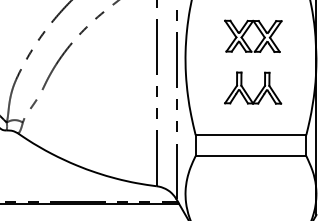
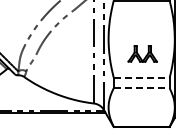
part: (252, 35) -> (142, 27), removed
line: (250, 134) -> (141, 77), solid -> dashed
line: (250, 156) -> (141, 88), solid -> dashed

